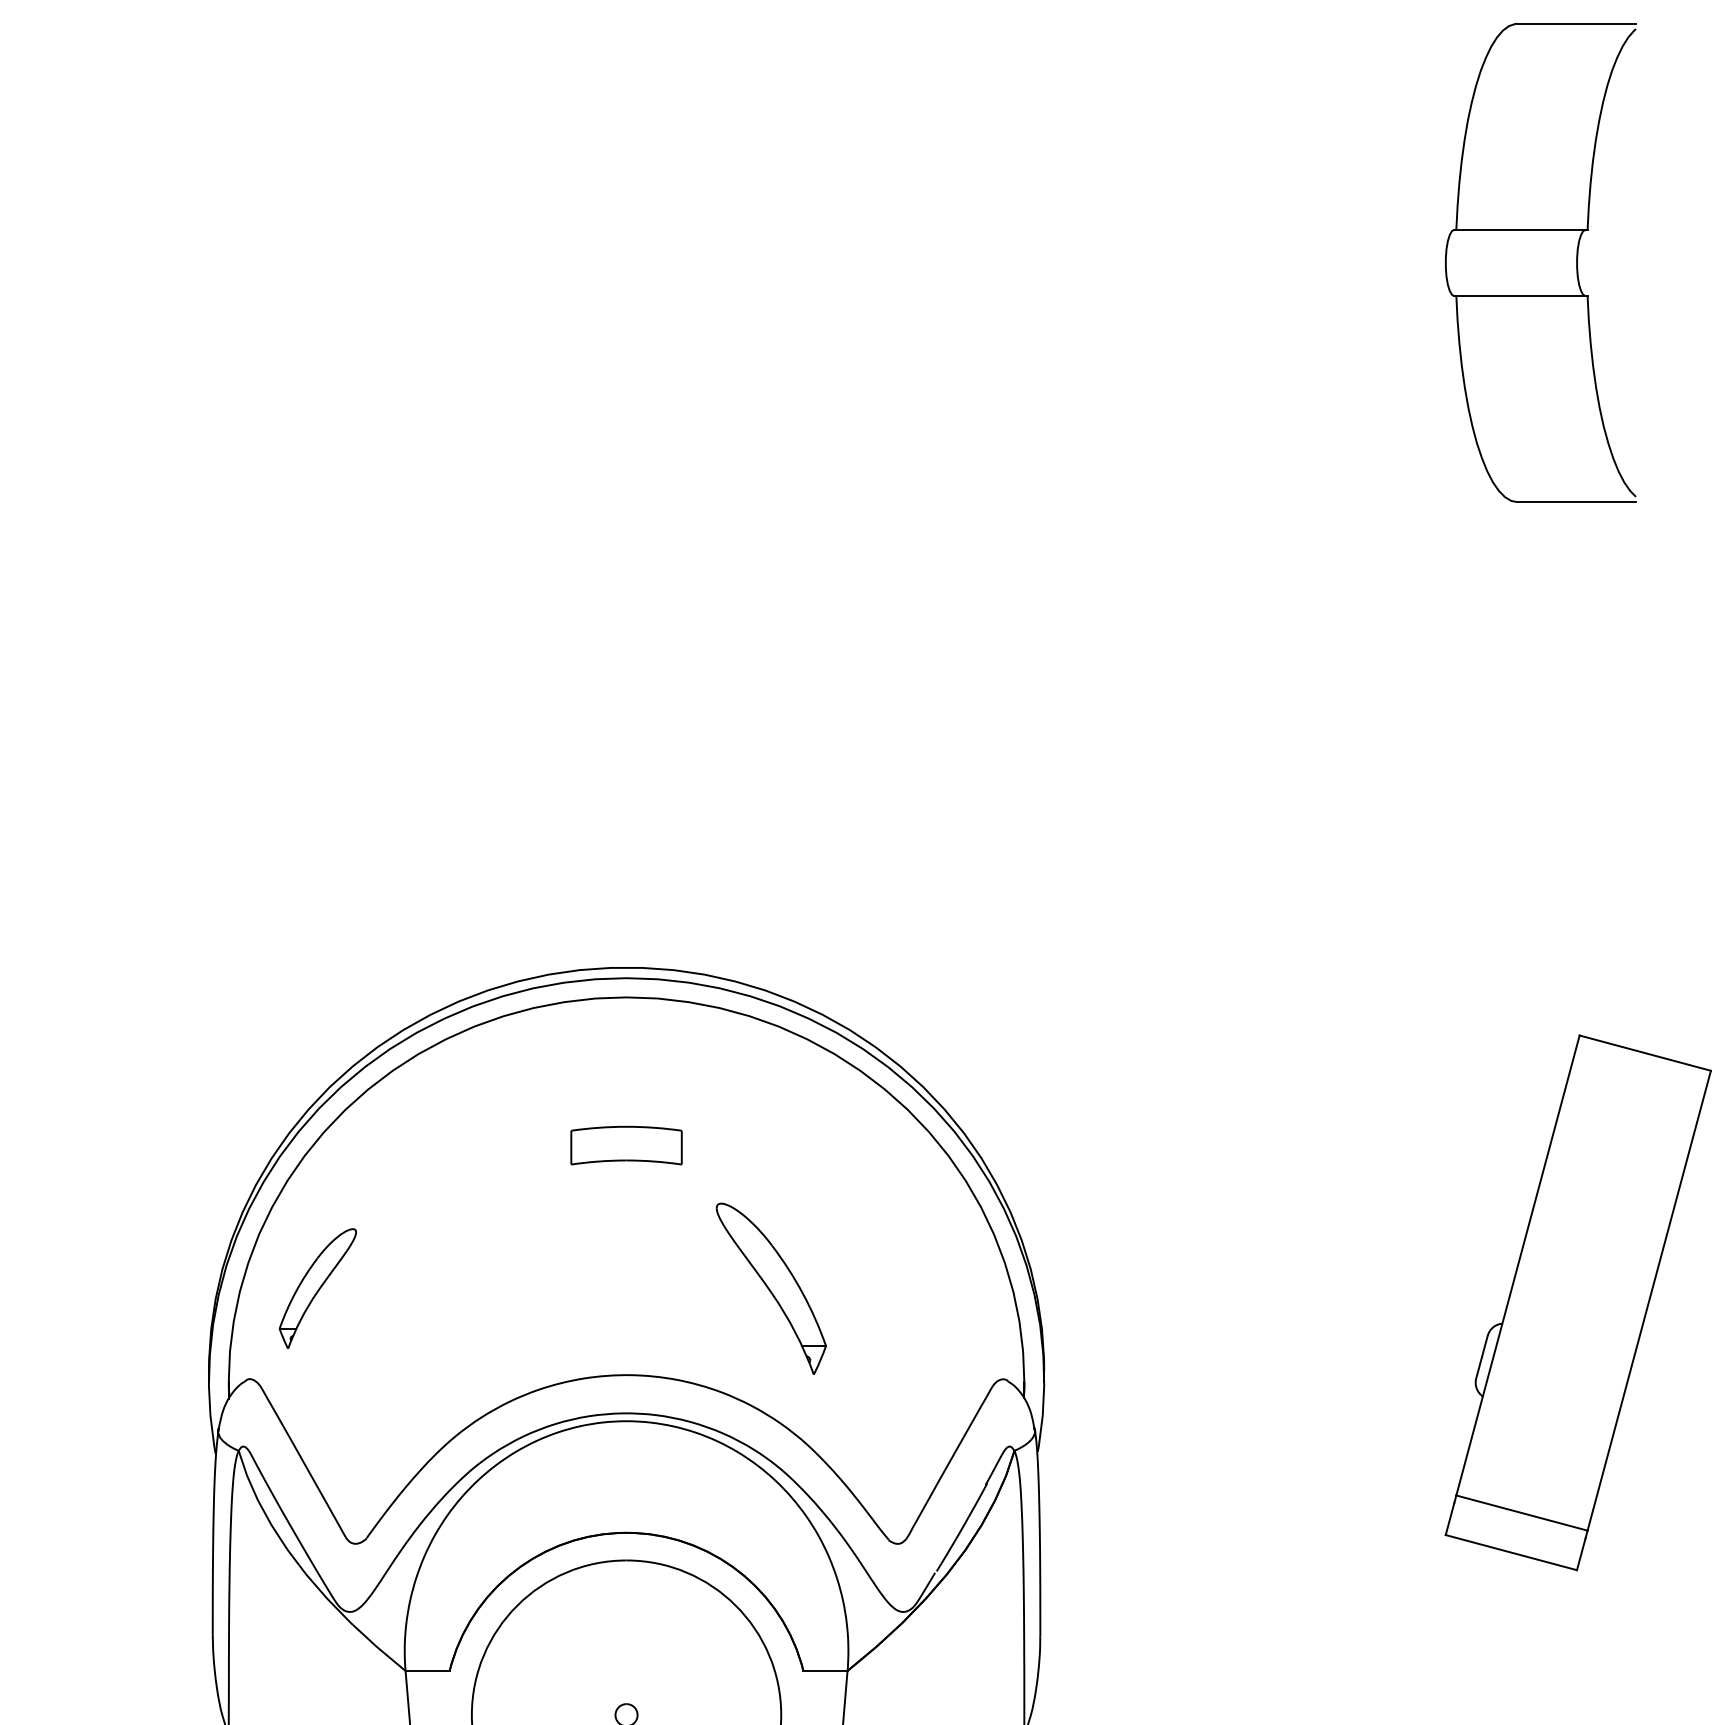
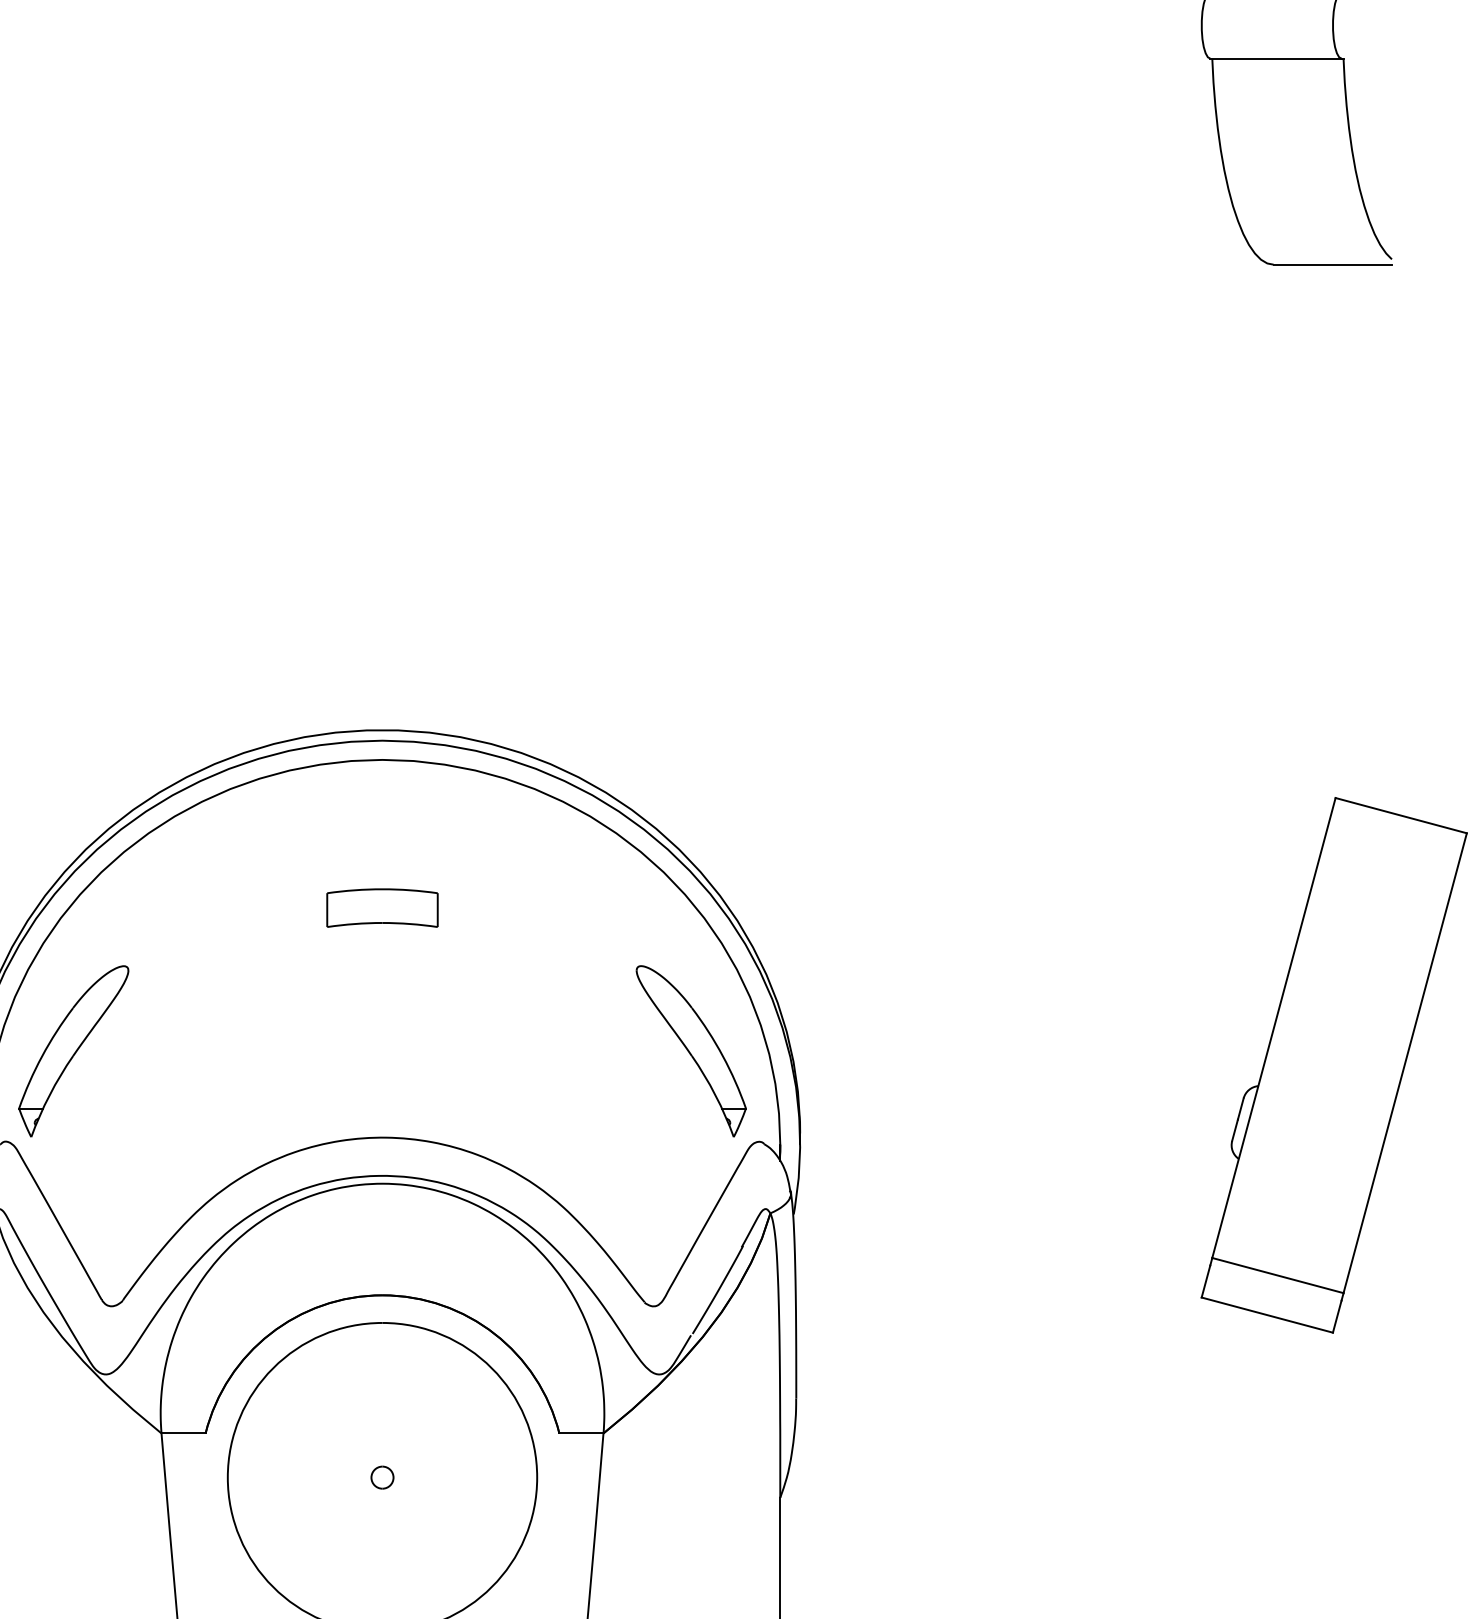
part: (317, 1288) -> (73, 1051), size x1.43
part: (770, 1288) -> (690, 1051), moved

